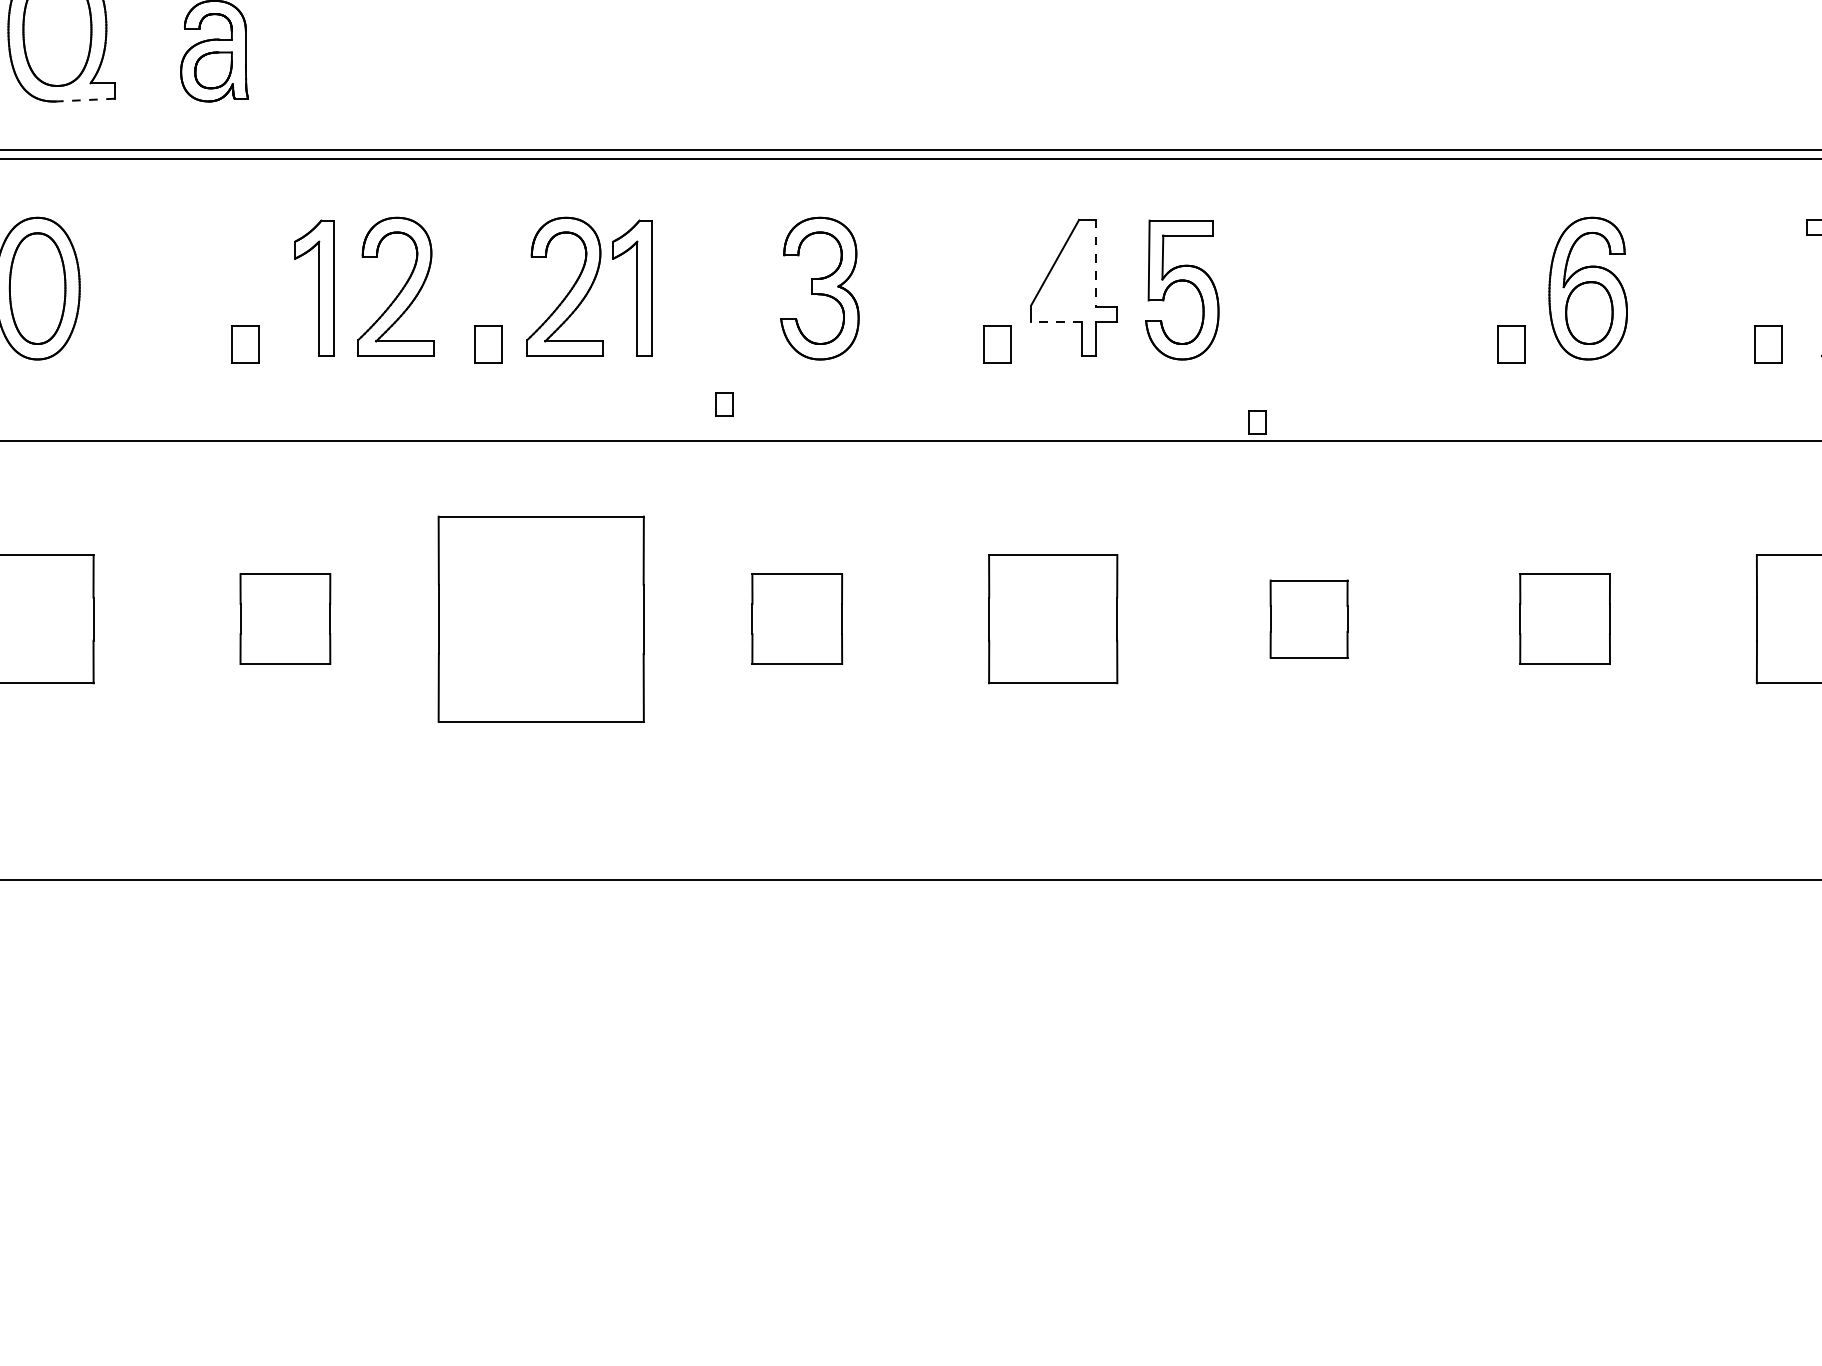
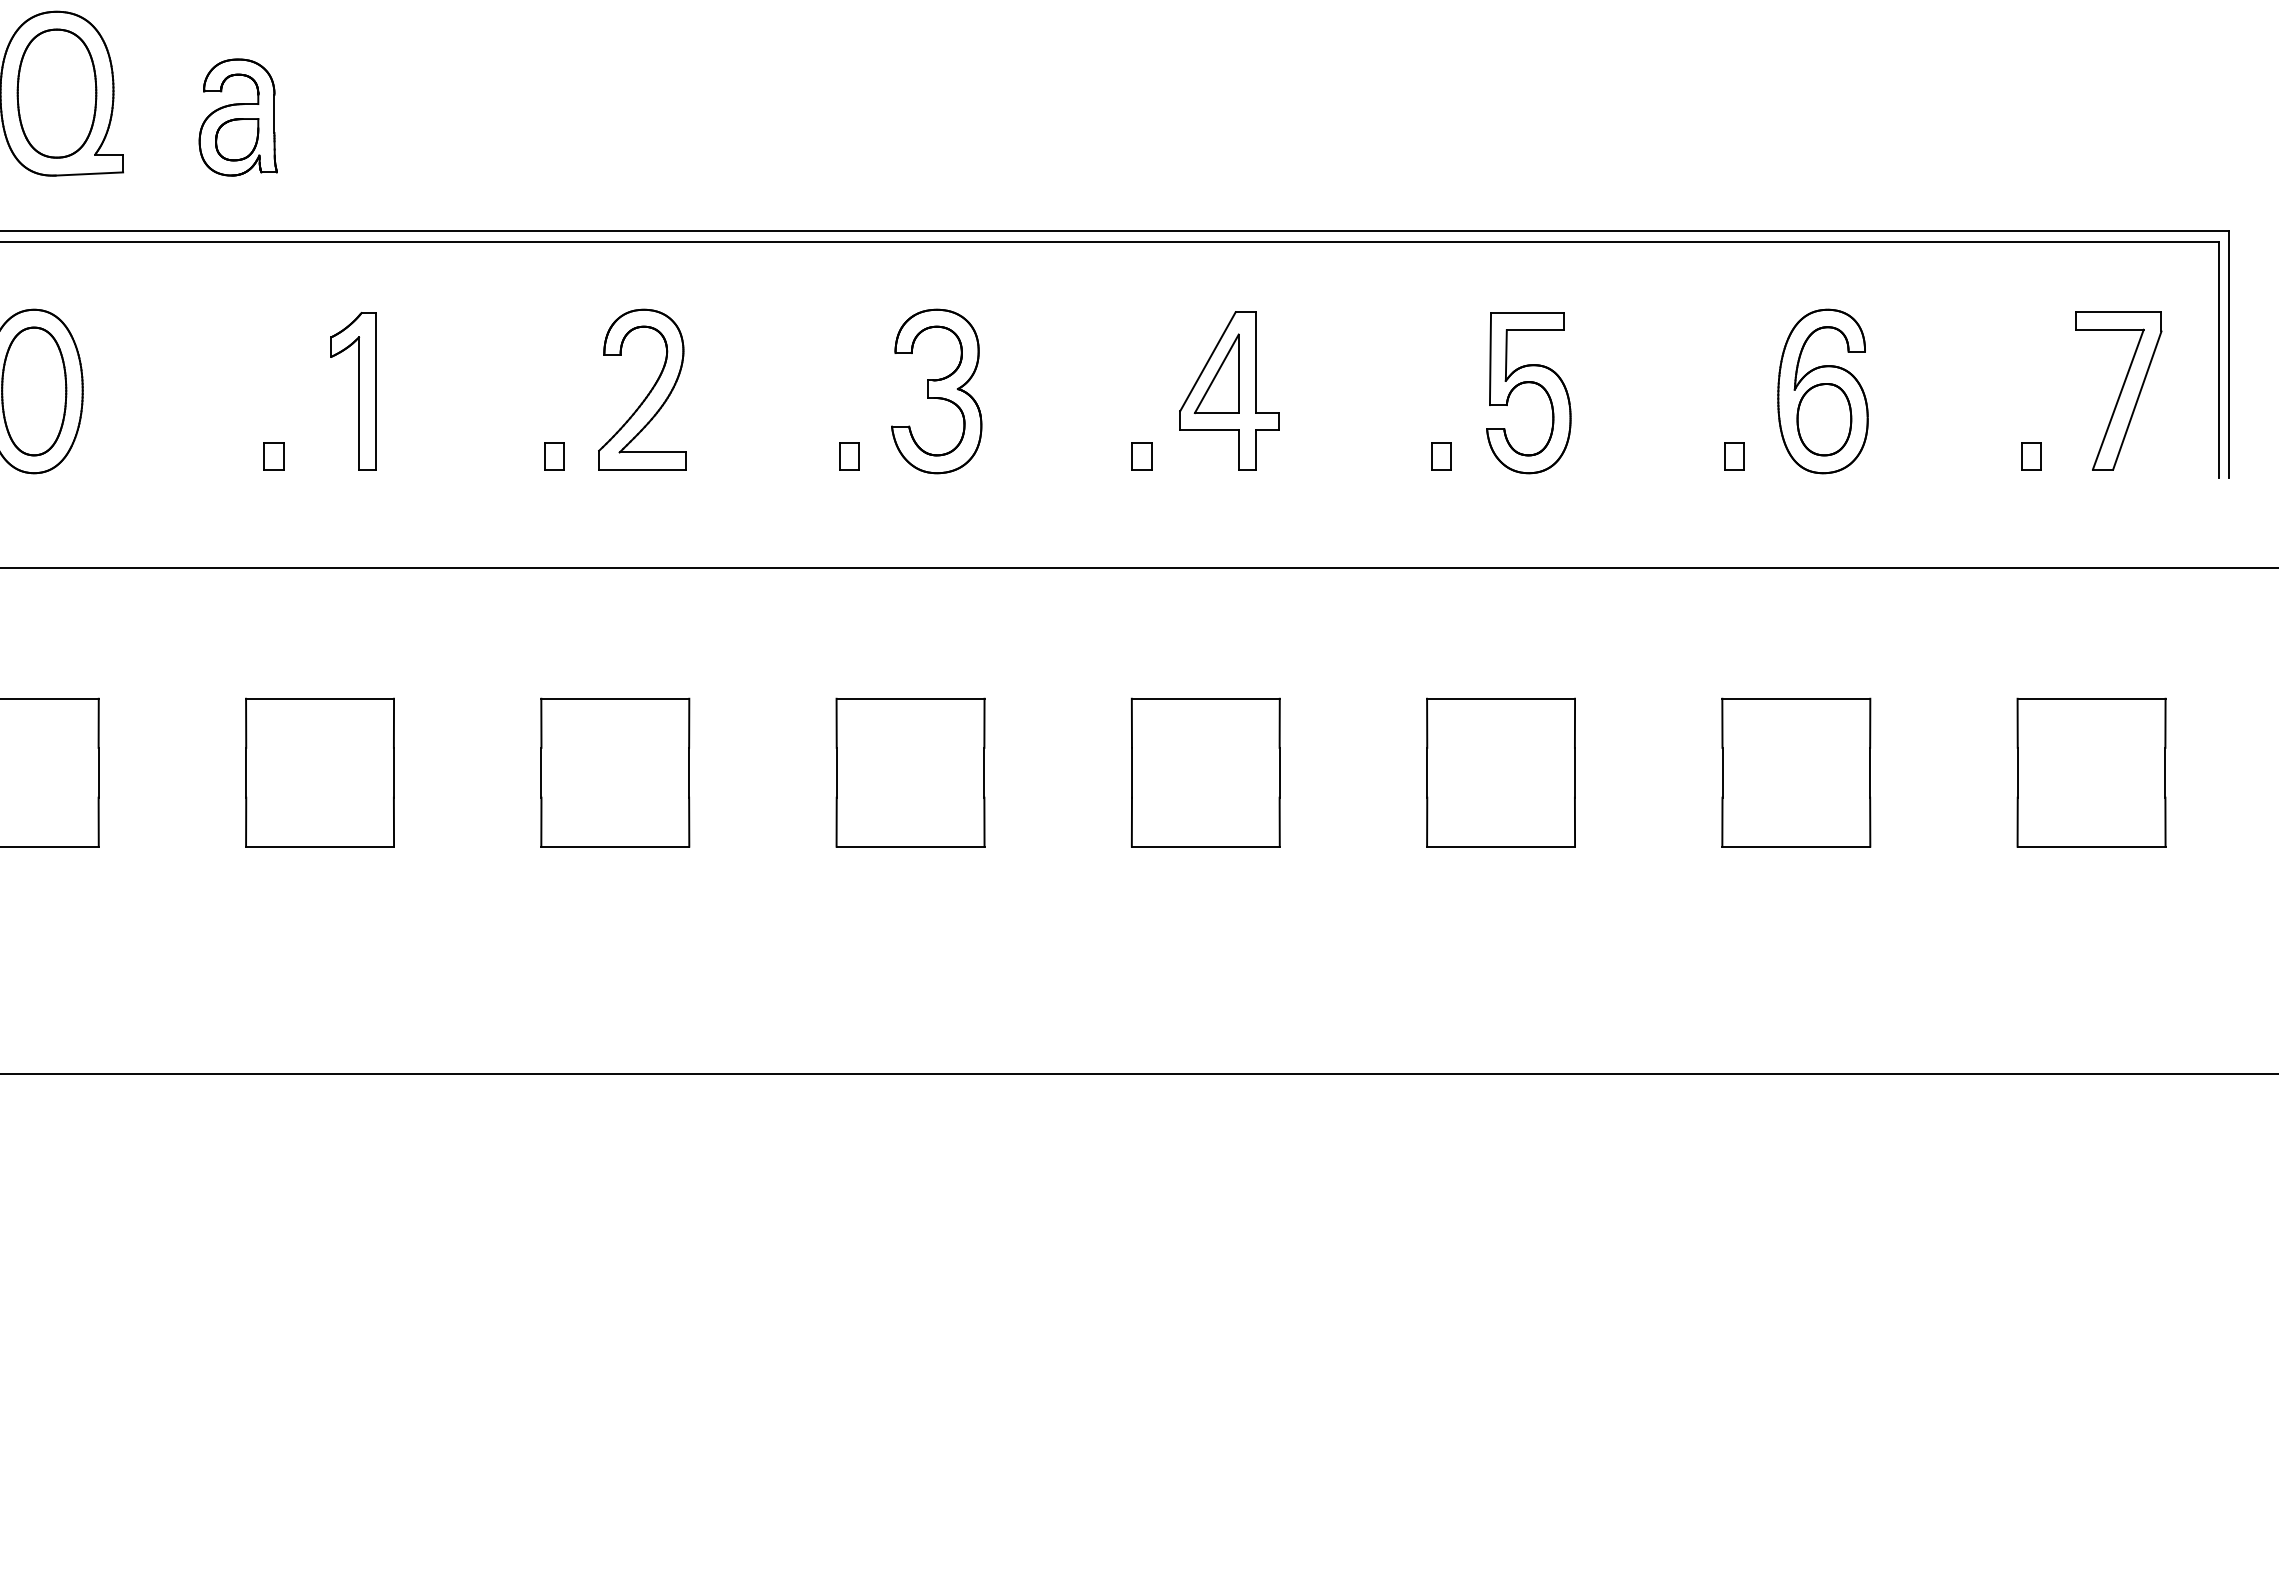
line: (85, 100) -> (89, 174), dashed -> solid
line: (1096, 264) -> (1255, 363), dashed -> solid
part: (1062, 273) -> (1216, 373), added
part: (1182, 281) -> (1528, 383), moved
part: (632, 288) -> (720, 391), removed
part: (401, 289) -> (453, 392), removed
line: (1055, 322) -> (1208, 430), dashed -> solid
part: (245, 344) -> (273, 456), size x0.62
part: (488, 344) -> (554, 456), size x0.62
part: (997, 344) -> (1141, 456), size x0.62
part: (1511, 344) -> (1734, 456), size x0.62
part: (1768, 344) -> (2031, 456), size x0.62
part: (724, 404) -> (849, 456), moved
part: (1257, 423) -> (1441, 456), moved
part: (284, 618) -> (319, 772), size x1.43
part: (541, 618) -> (615, 772), size x0.62
part: (797, 618) -> (910, 772), size x1.43
part: (1308, 618) -> (1500, 772), size x1.67
part: (1565, 618) -> (1796, 772), size x1.43

